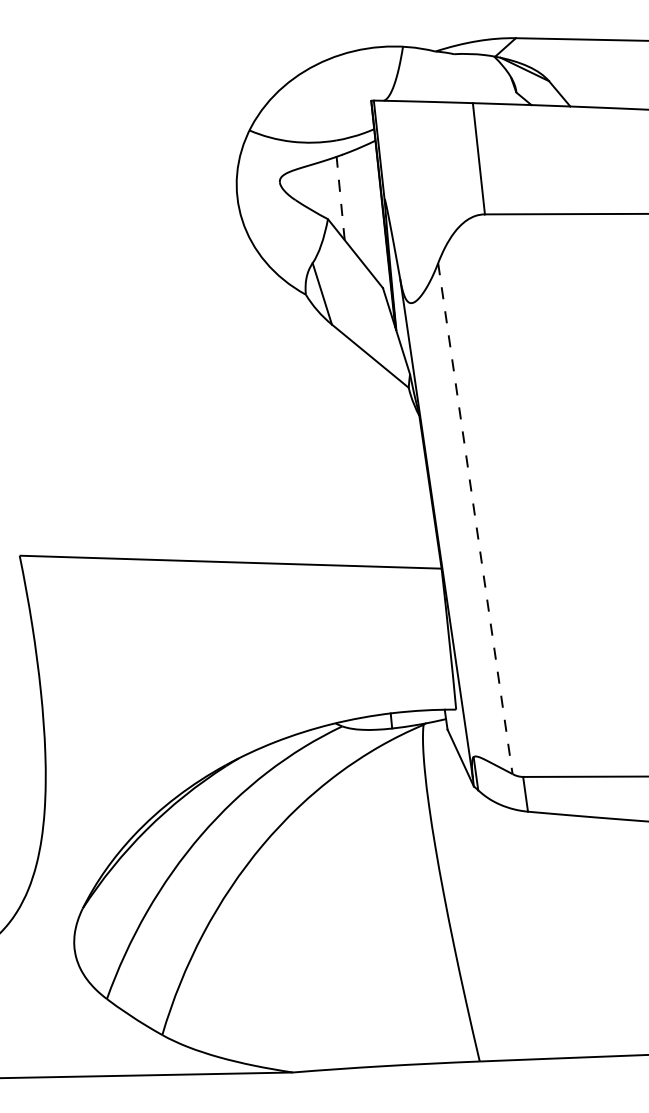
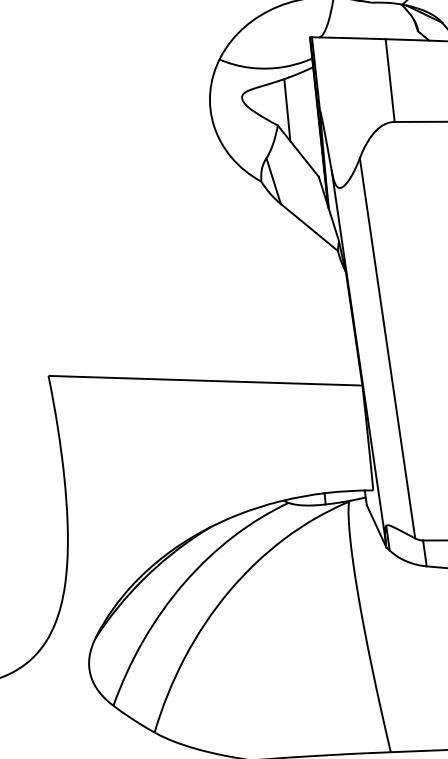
line: (340, 198) -> (287, 110), dashed -> solid
line: (475, 519) -> (387, 348), dashed -> solid

